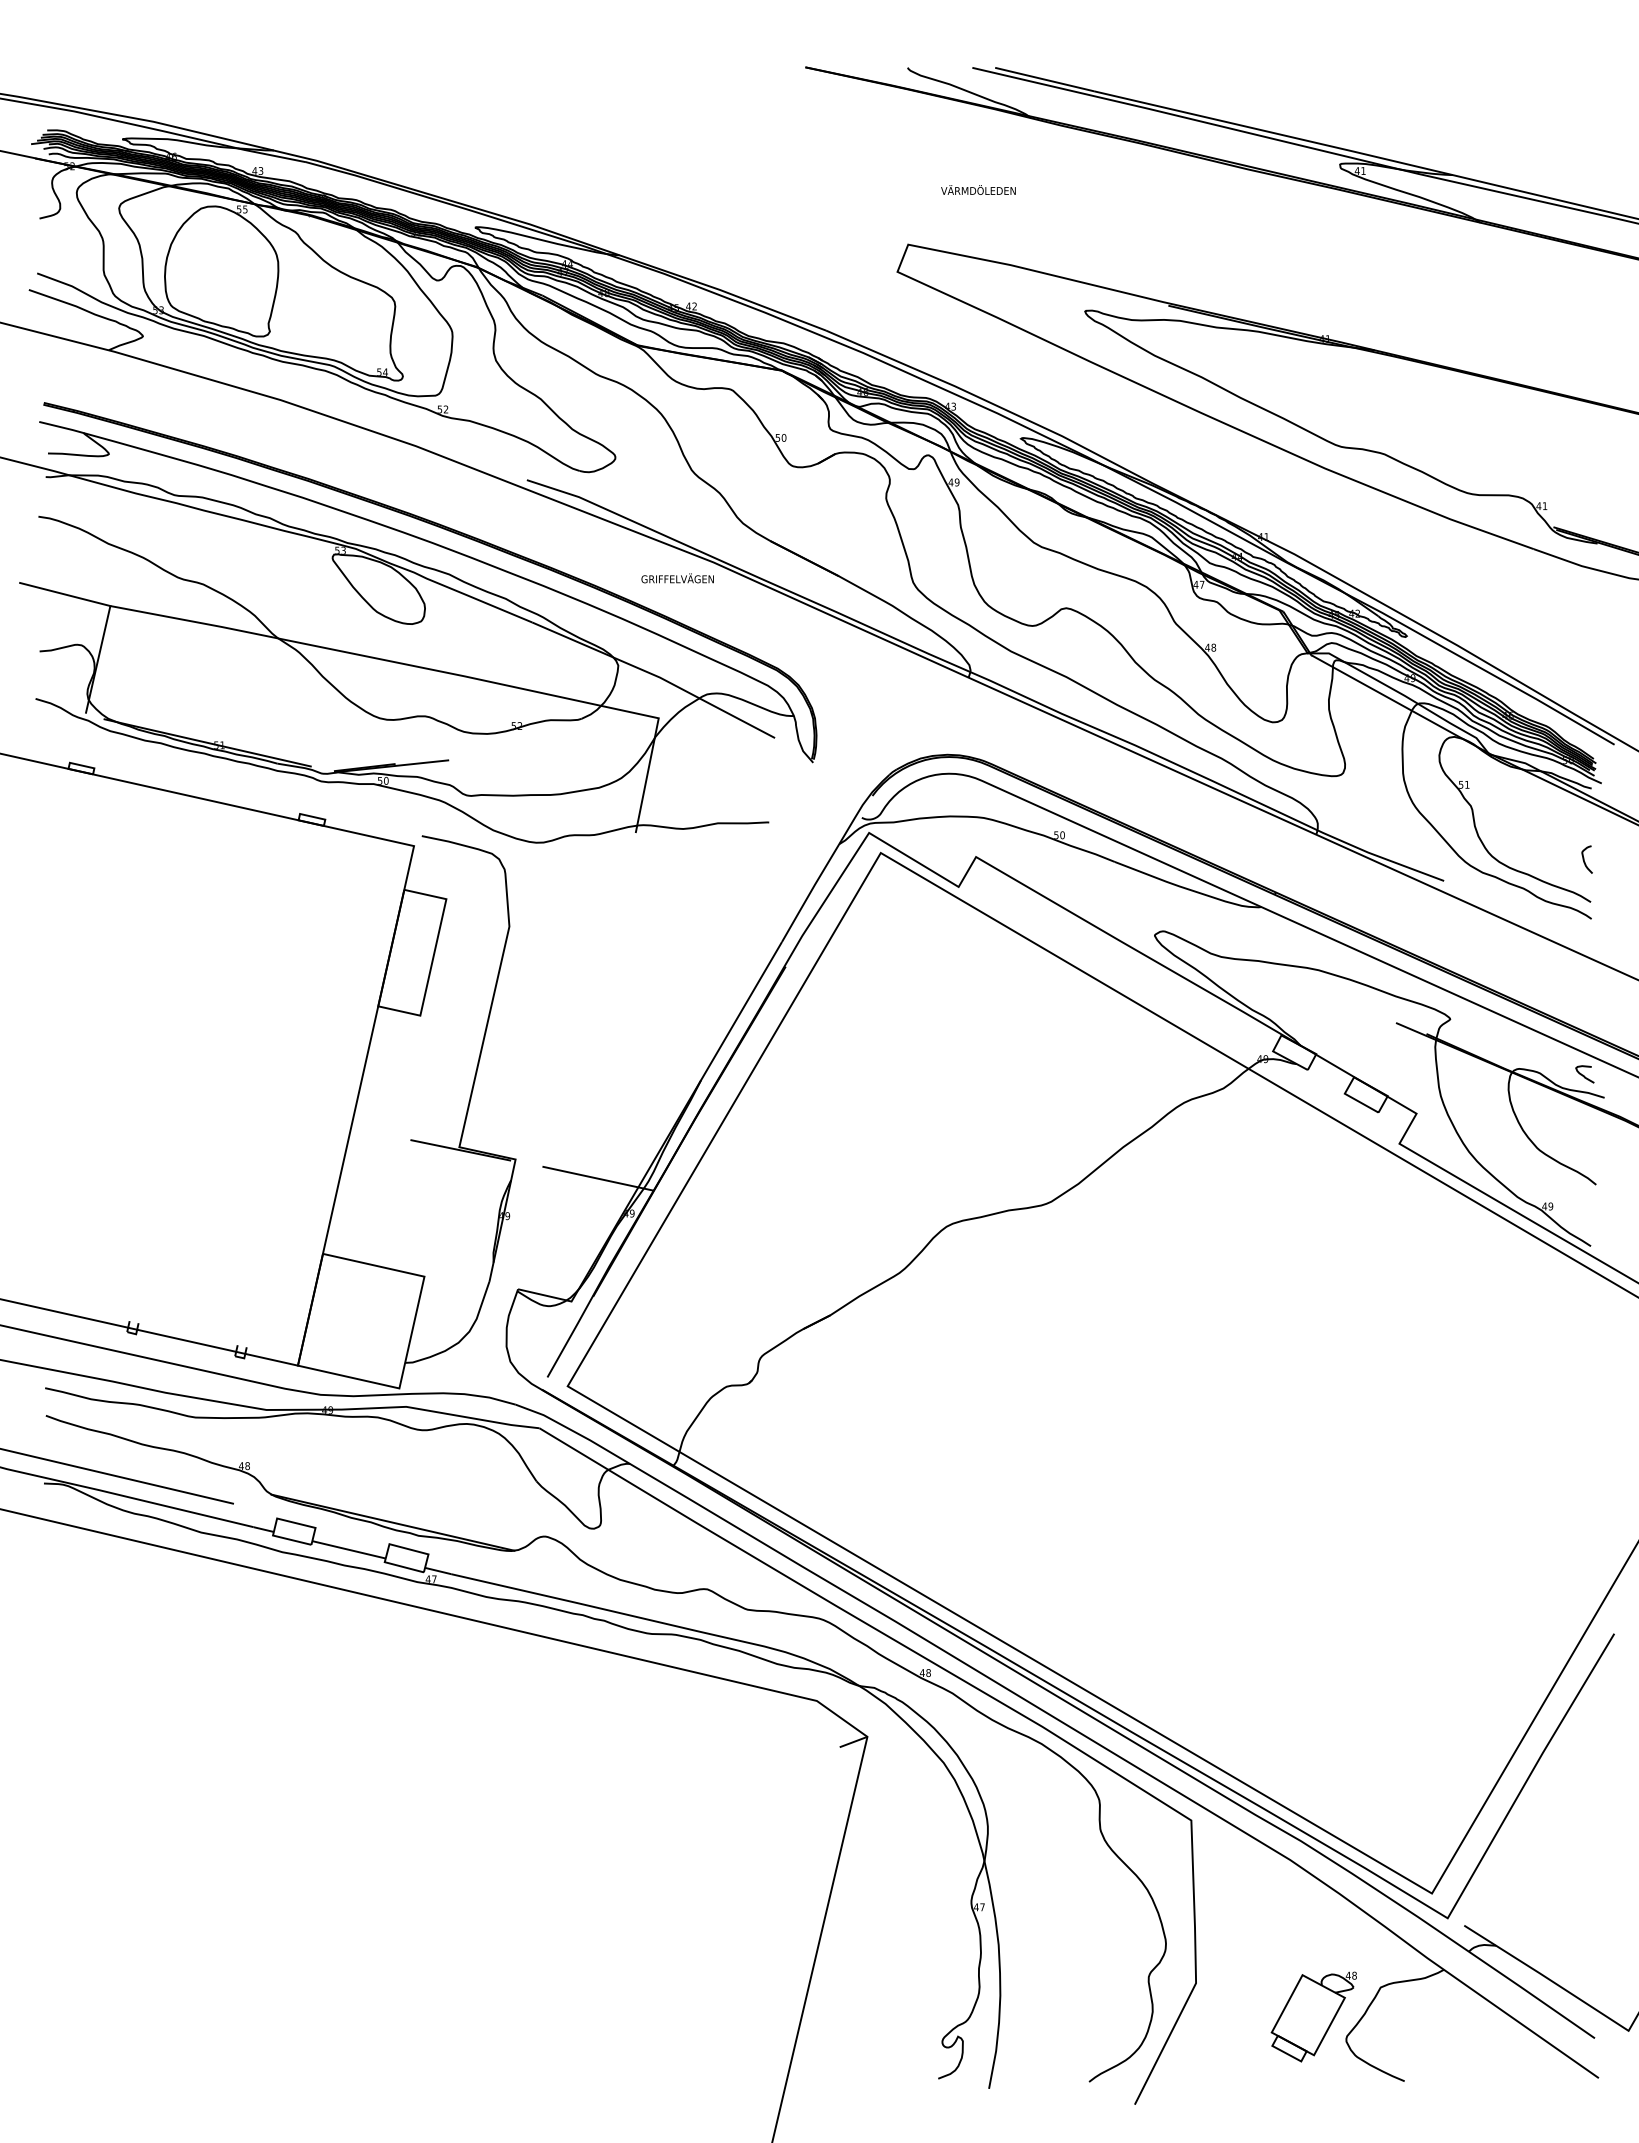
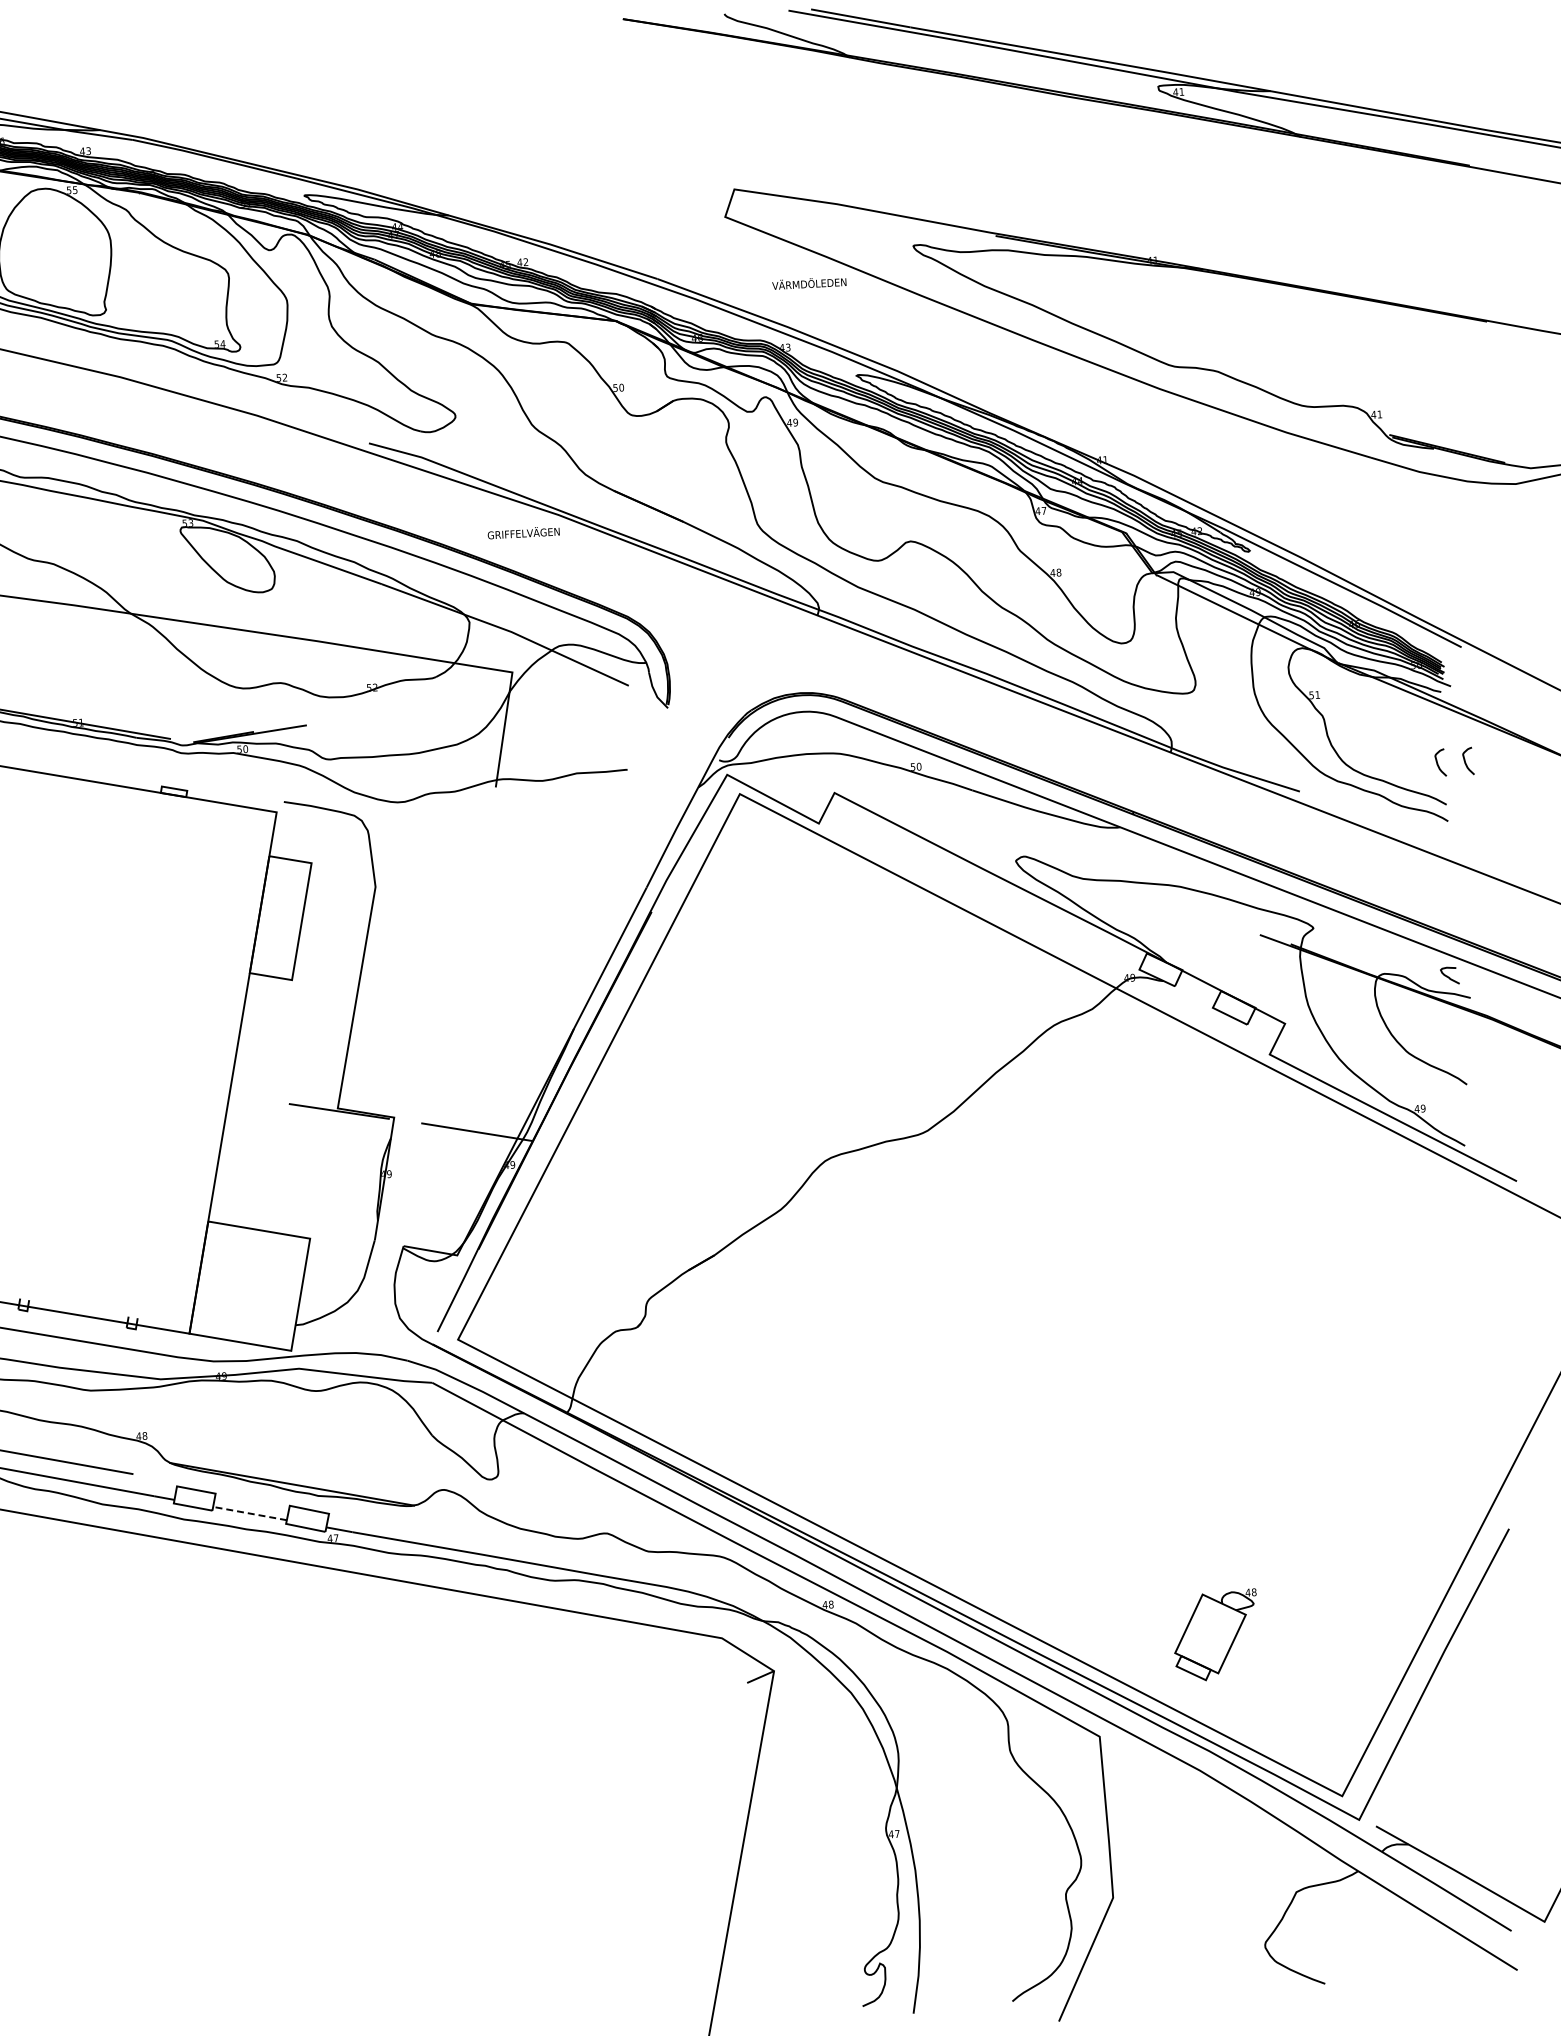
text: (978, 189) -> (809, 282), moved
curve: (1612, 859) -> (1465, 761), added
line: (349, 1549) -> (250, 1513), solid -> dashed
part: (1313, 2016) -> (1215, 1634), moved

